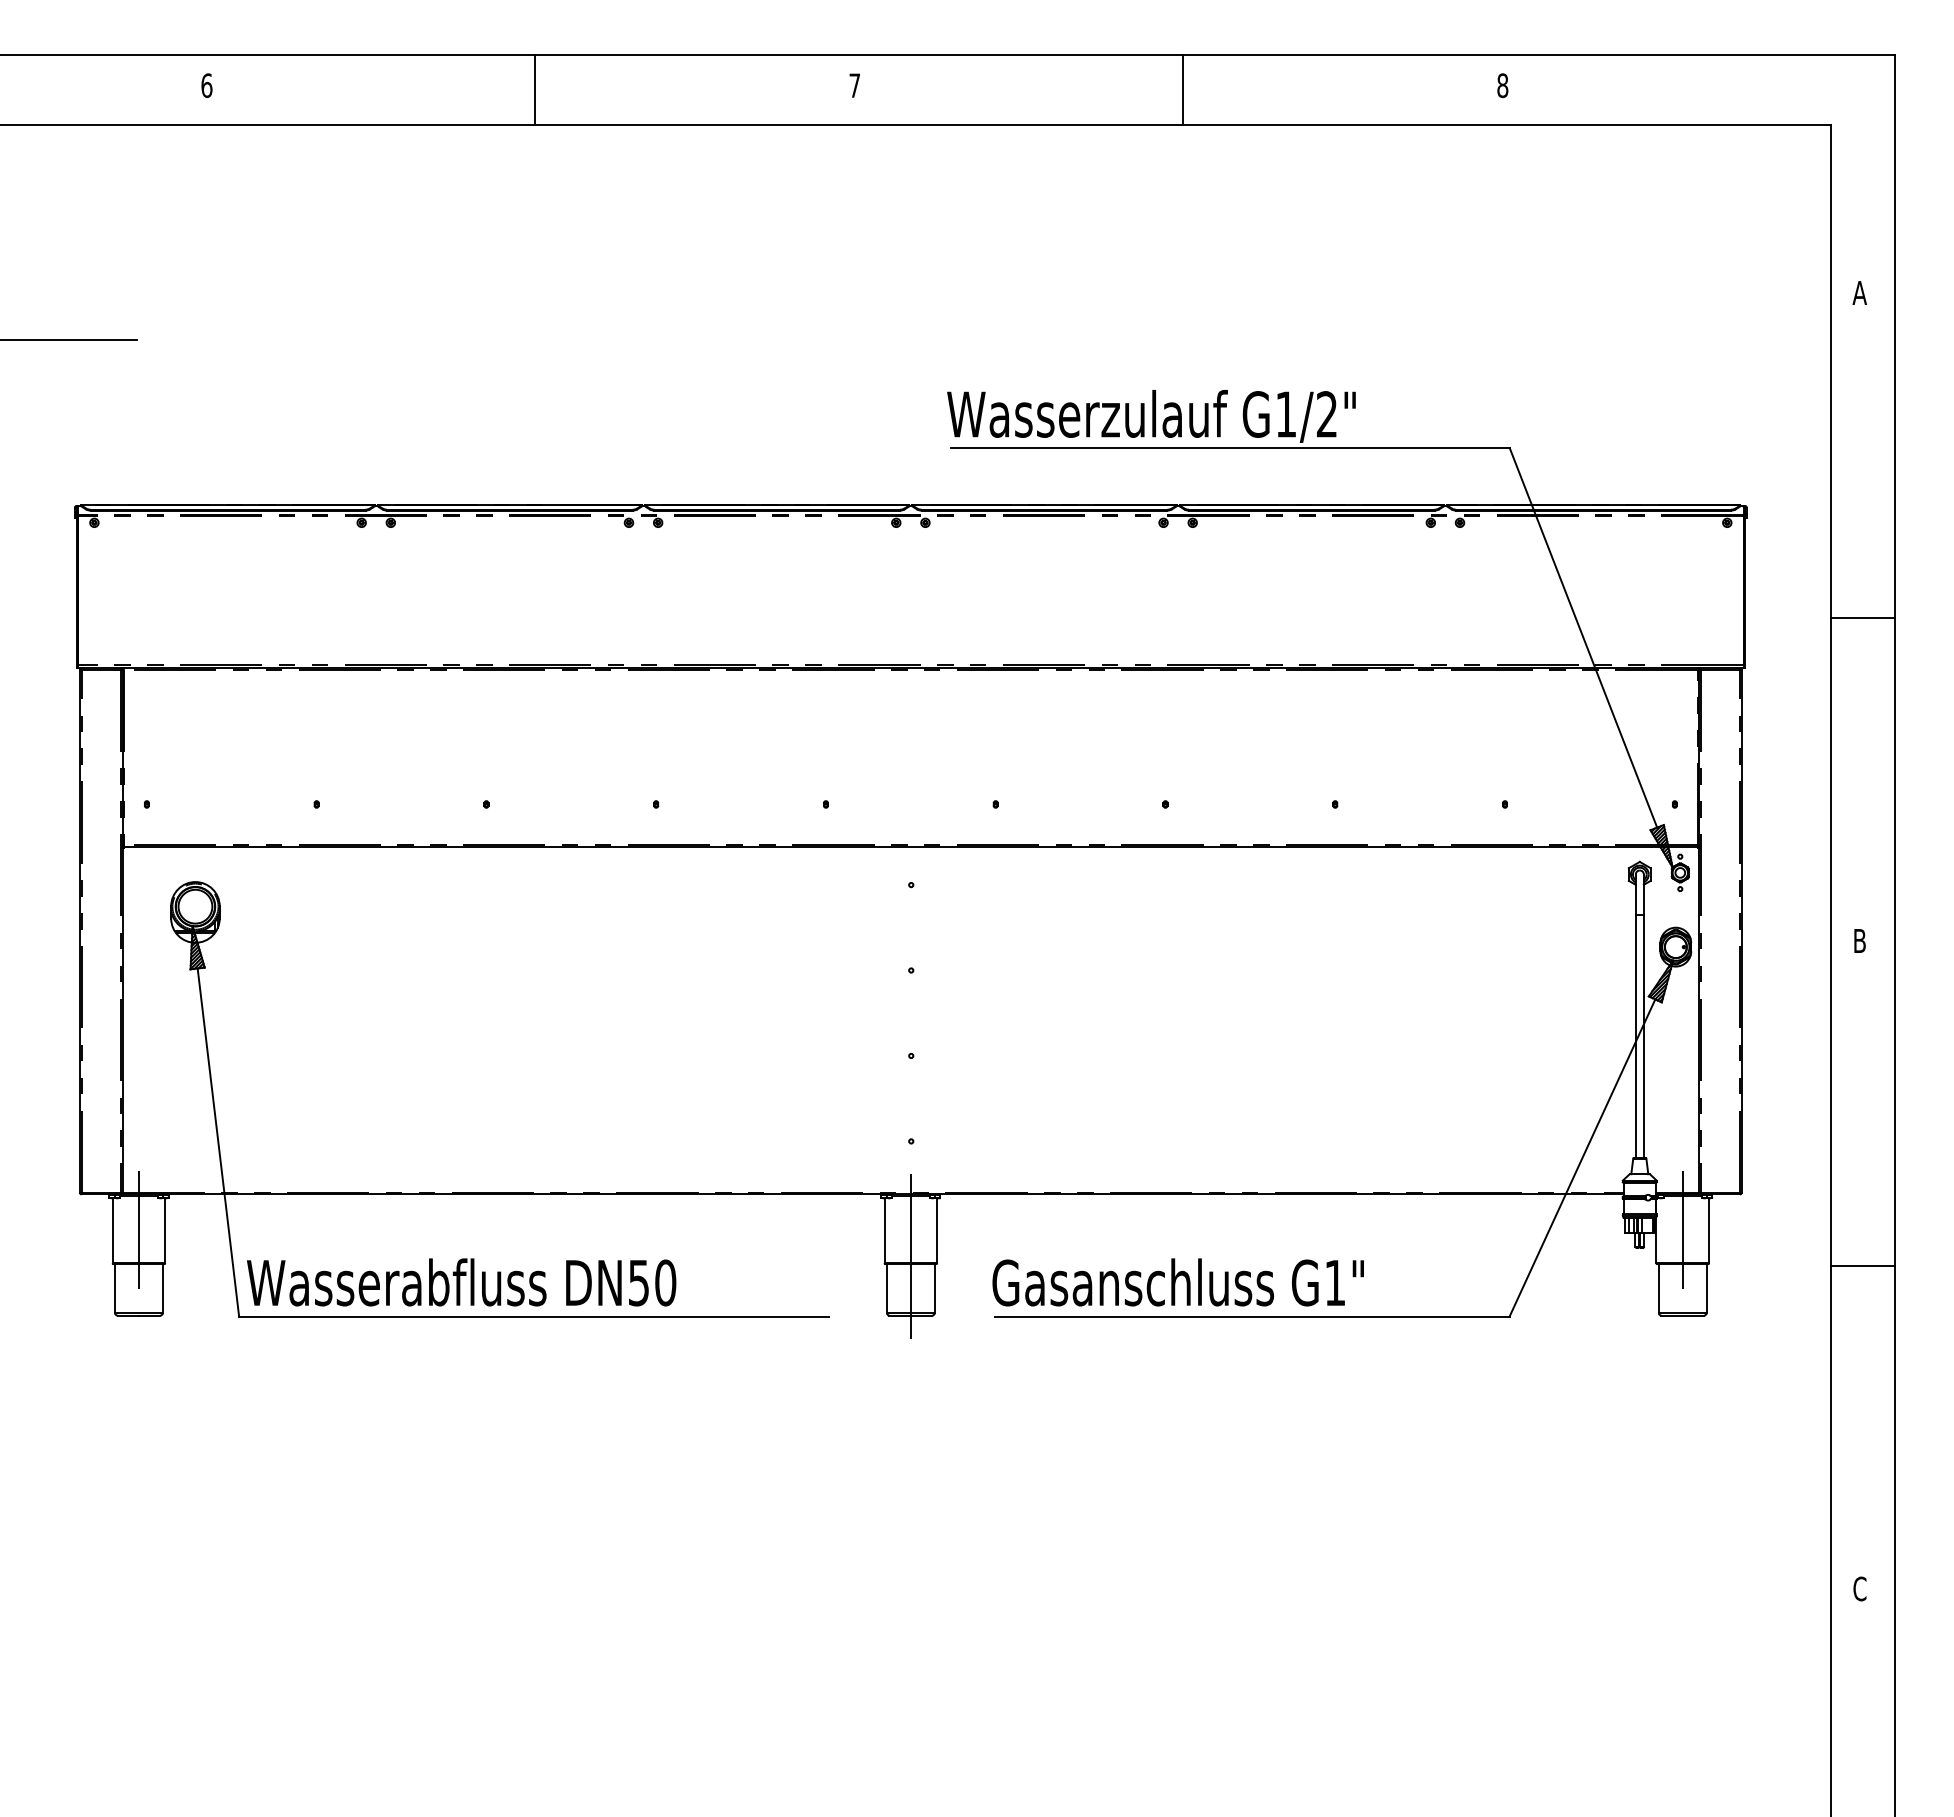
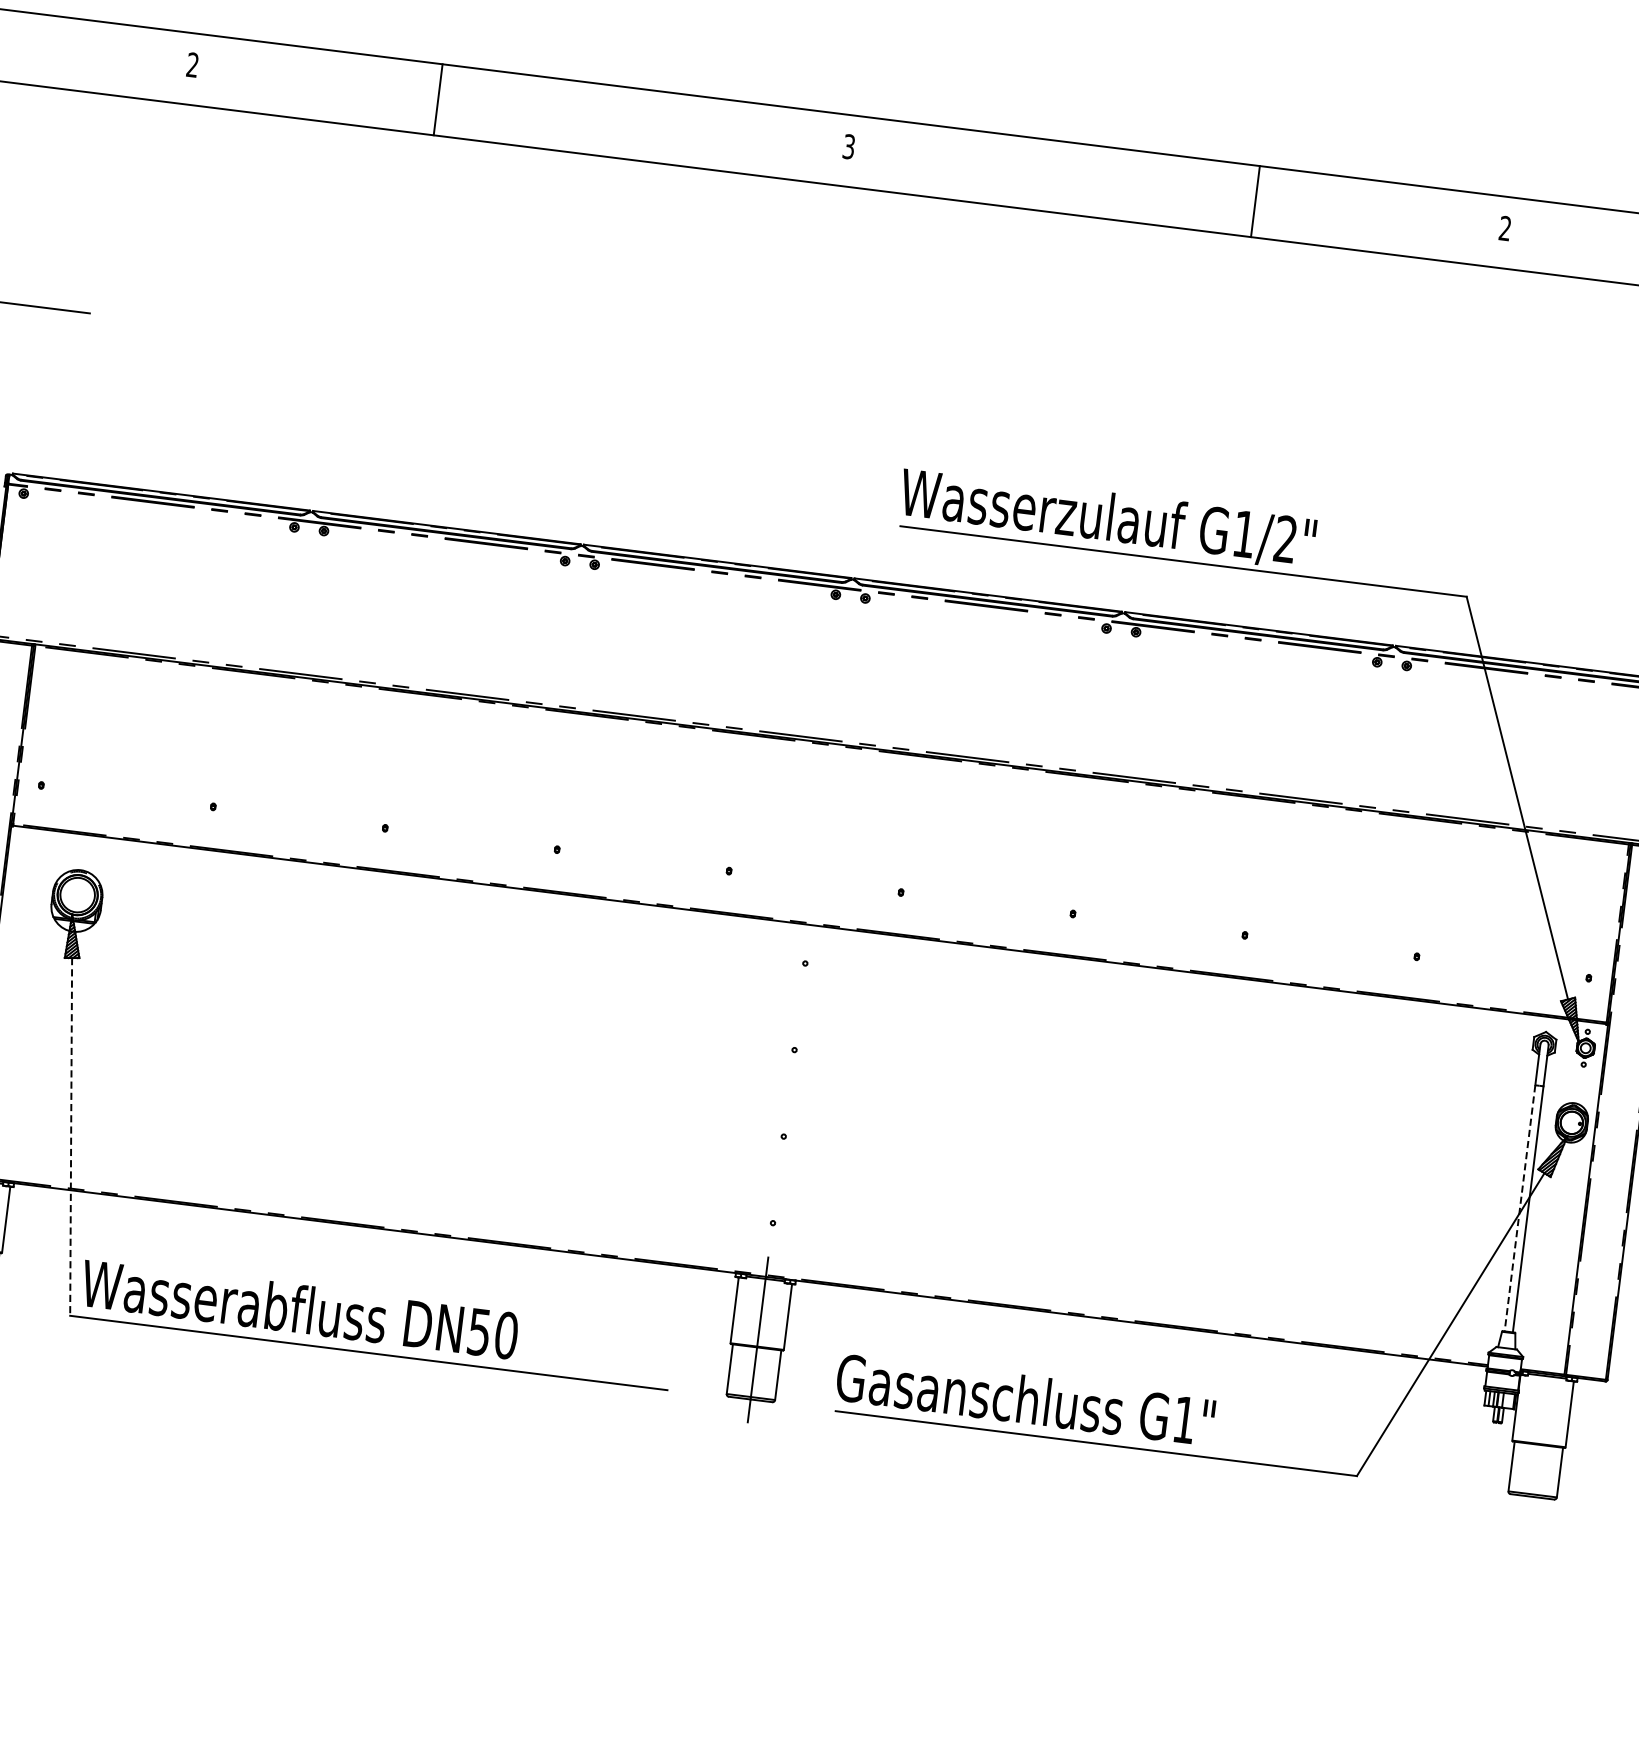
text: (206, 85) -> (192, 64), 6 -> 2
text: (854, 85) -> (848, 146), 7 -> 3
text: (1502, 85) -> (1505, 228), 8 -> 2
line: (534, 89) -> (438, 99), moved
line: (1182, 89) -> (1255, 201), moved
line: (1635, 1037) -> (1519, 1209), solid -> dashed
line: (218, 1143) -> (71, 1137), solid -> dashed
line: (1682, 1229) -> (1542, 1409), removed

